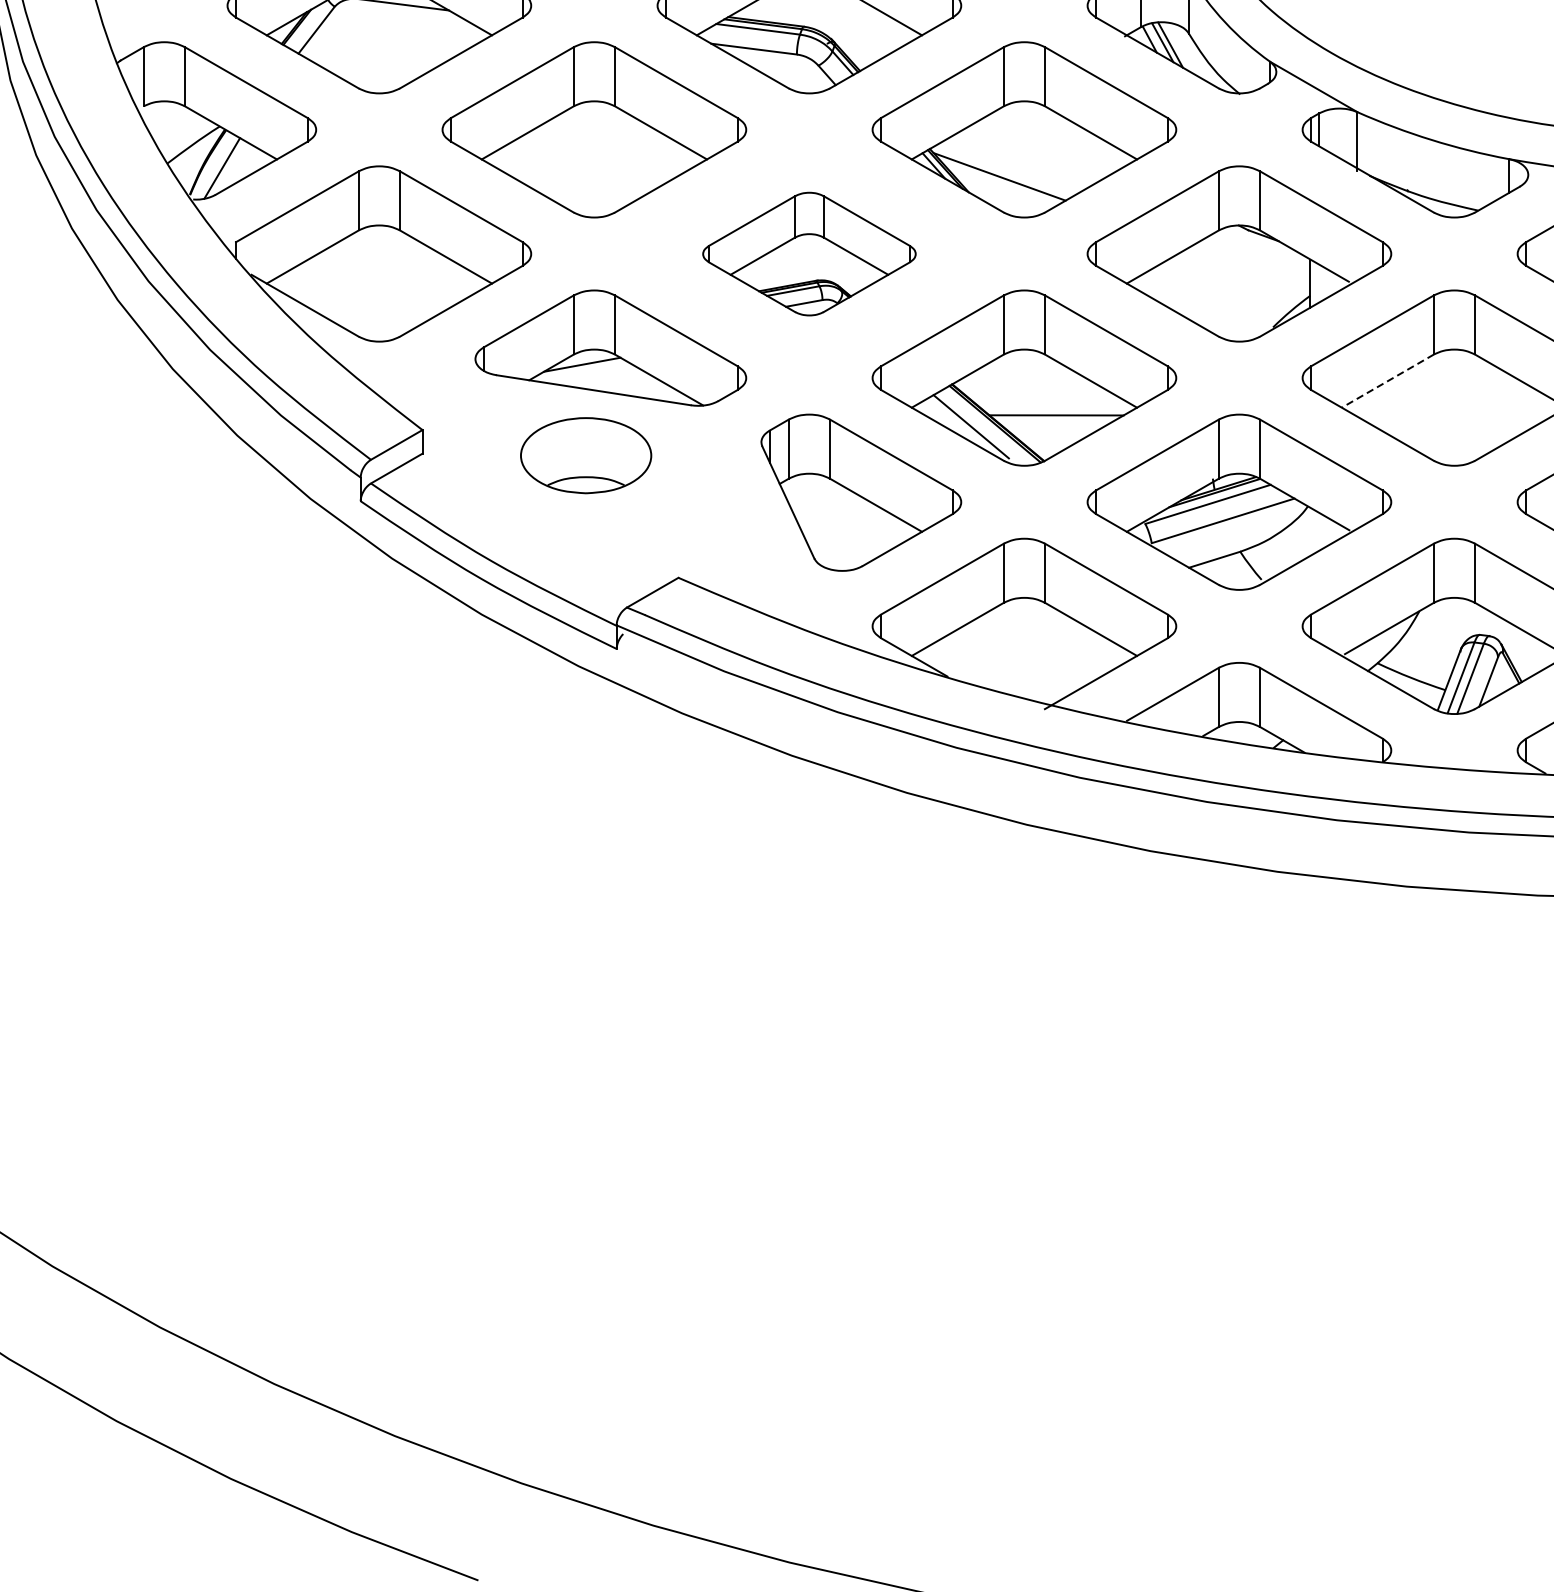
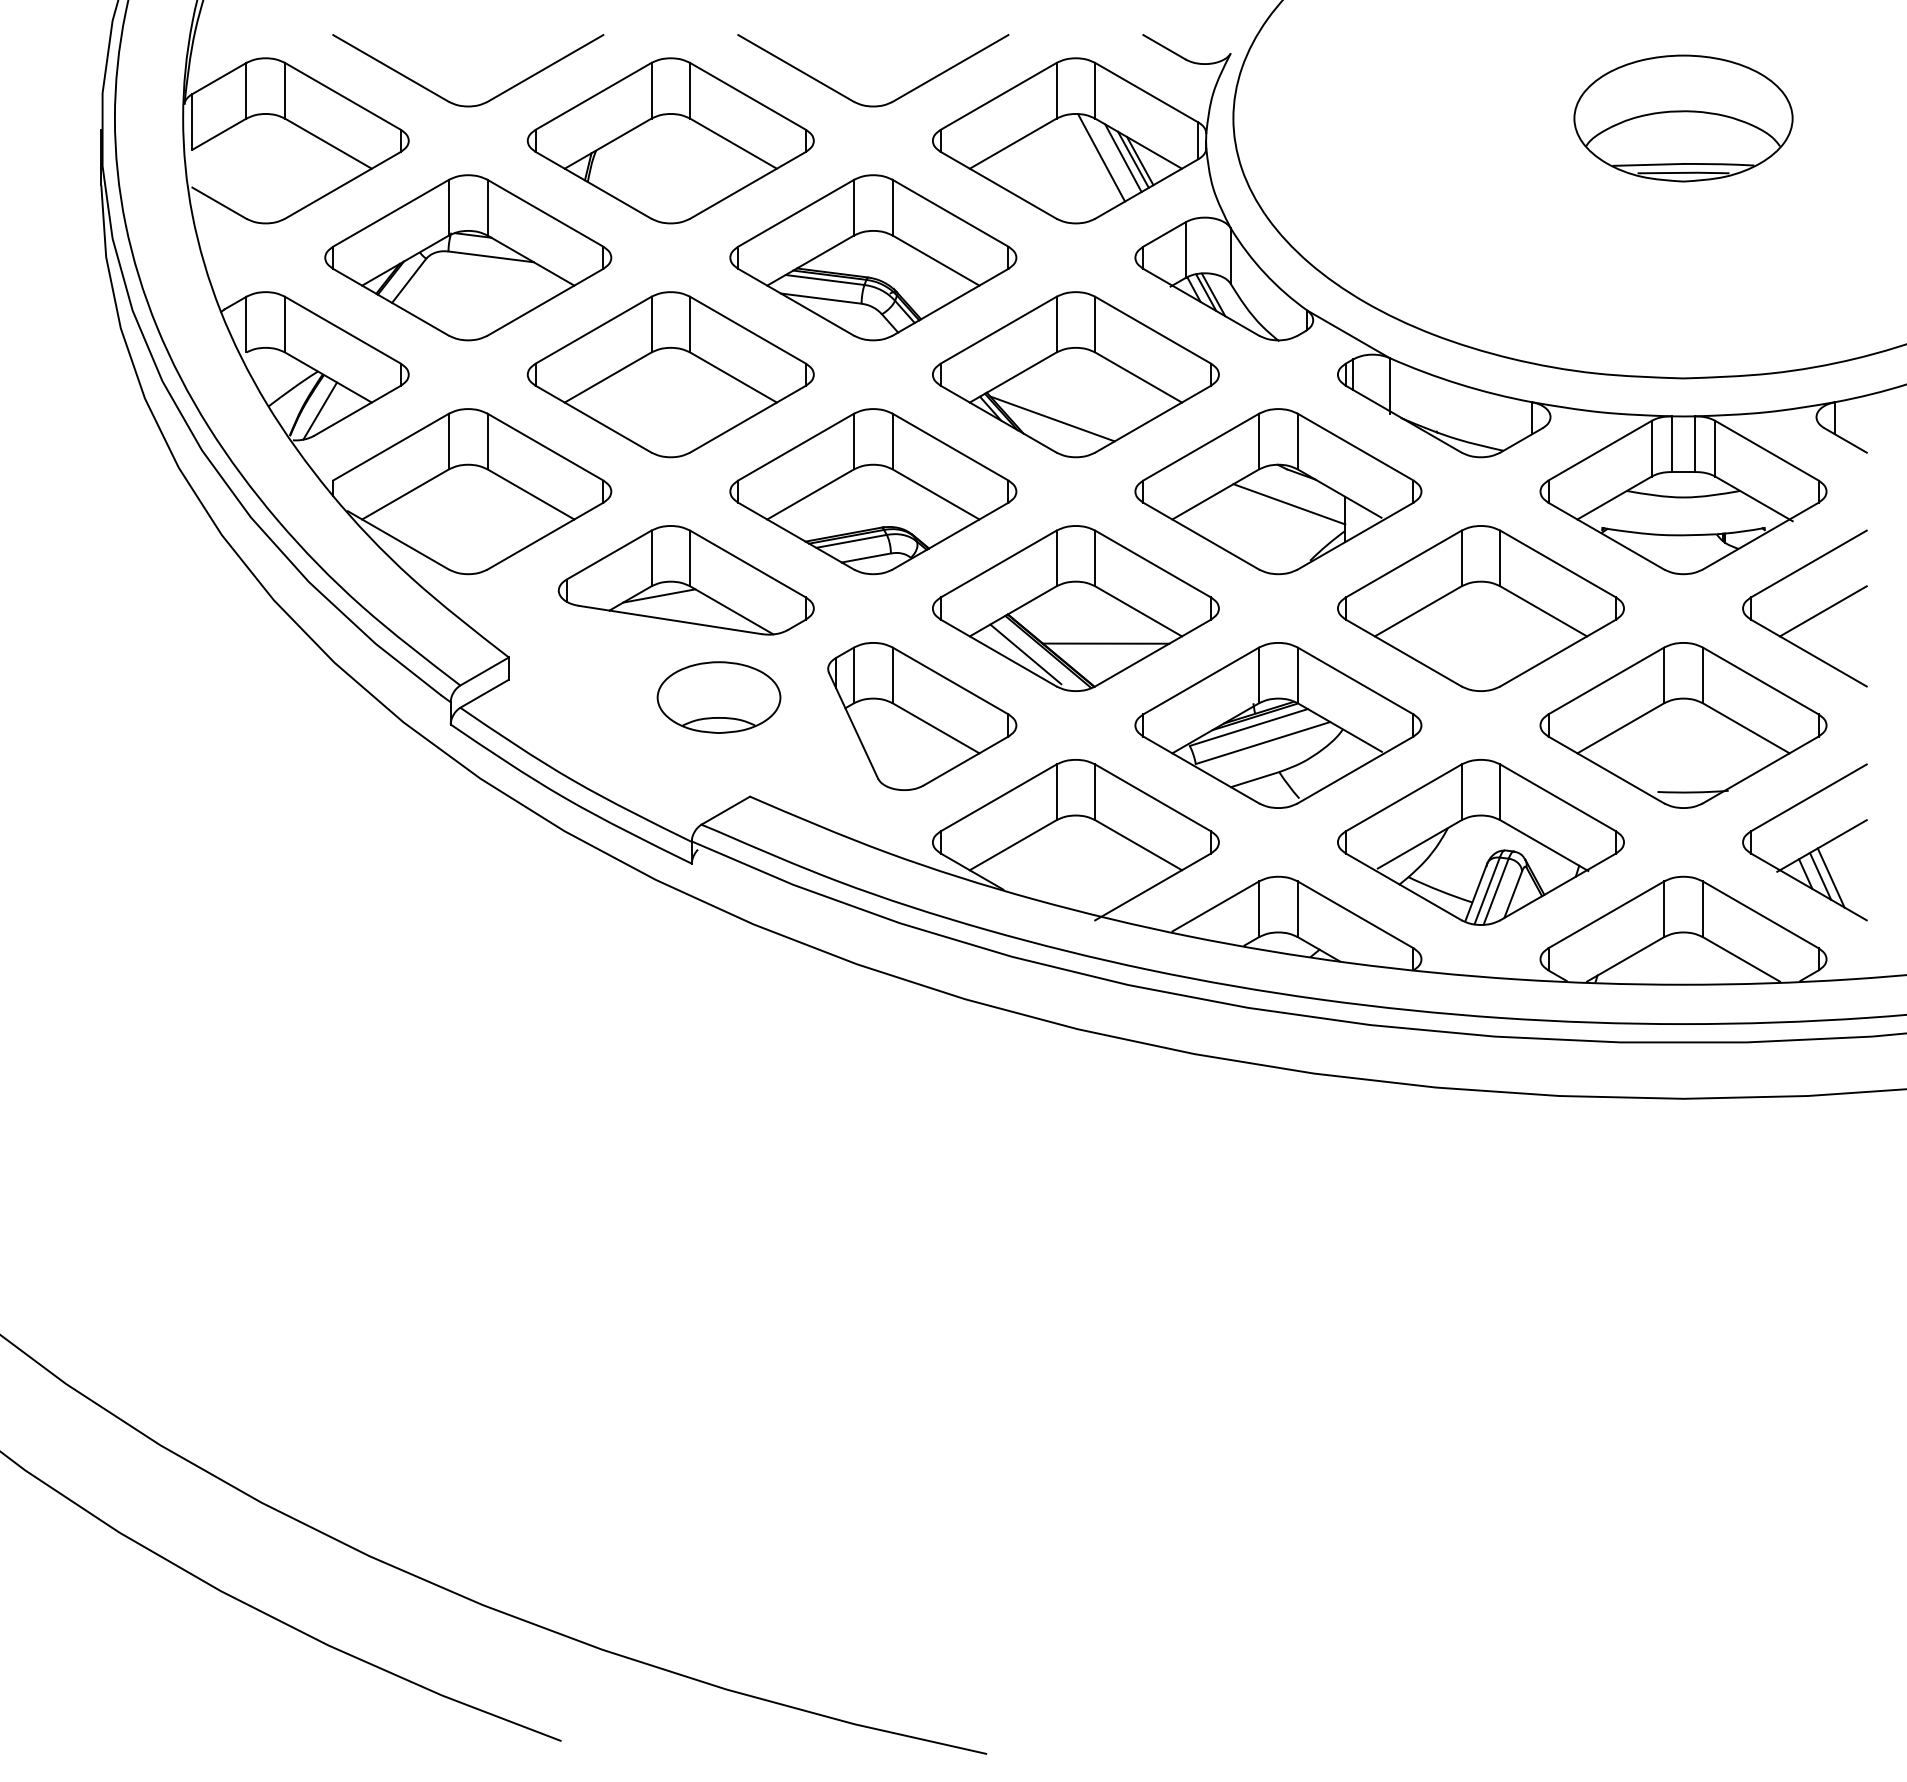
part: (809, 253) -> (873, 491), size x1.43
line: (1251, 267) -> (1289, 504), added
line: (1387, 381) -> (1417, 611), dashed -> solid
part: (585, 455) -> (718, 697), moved

